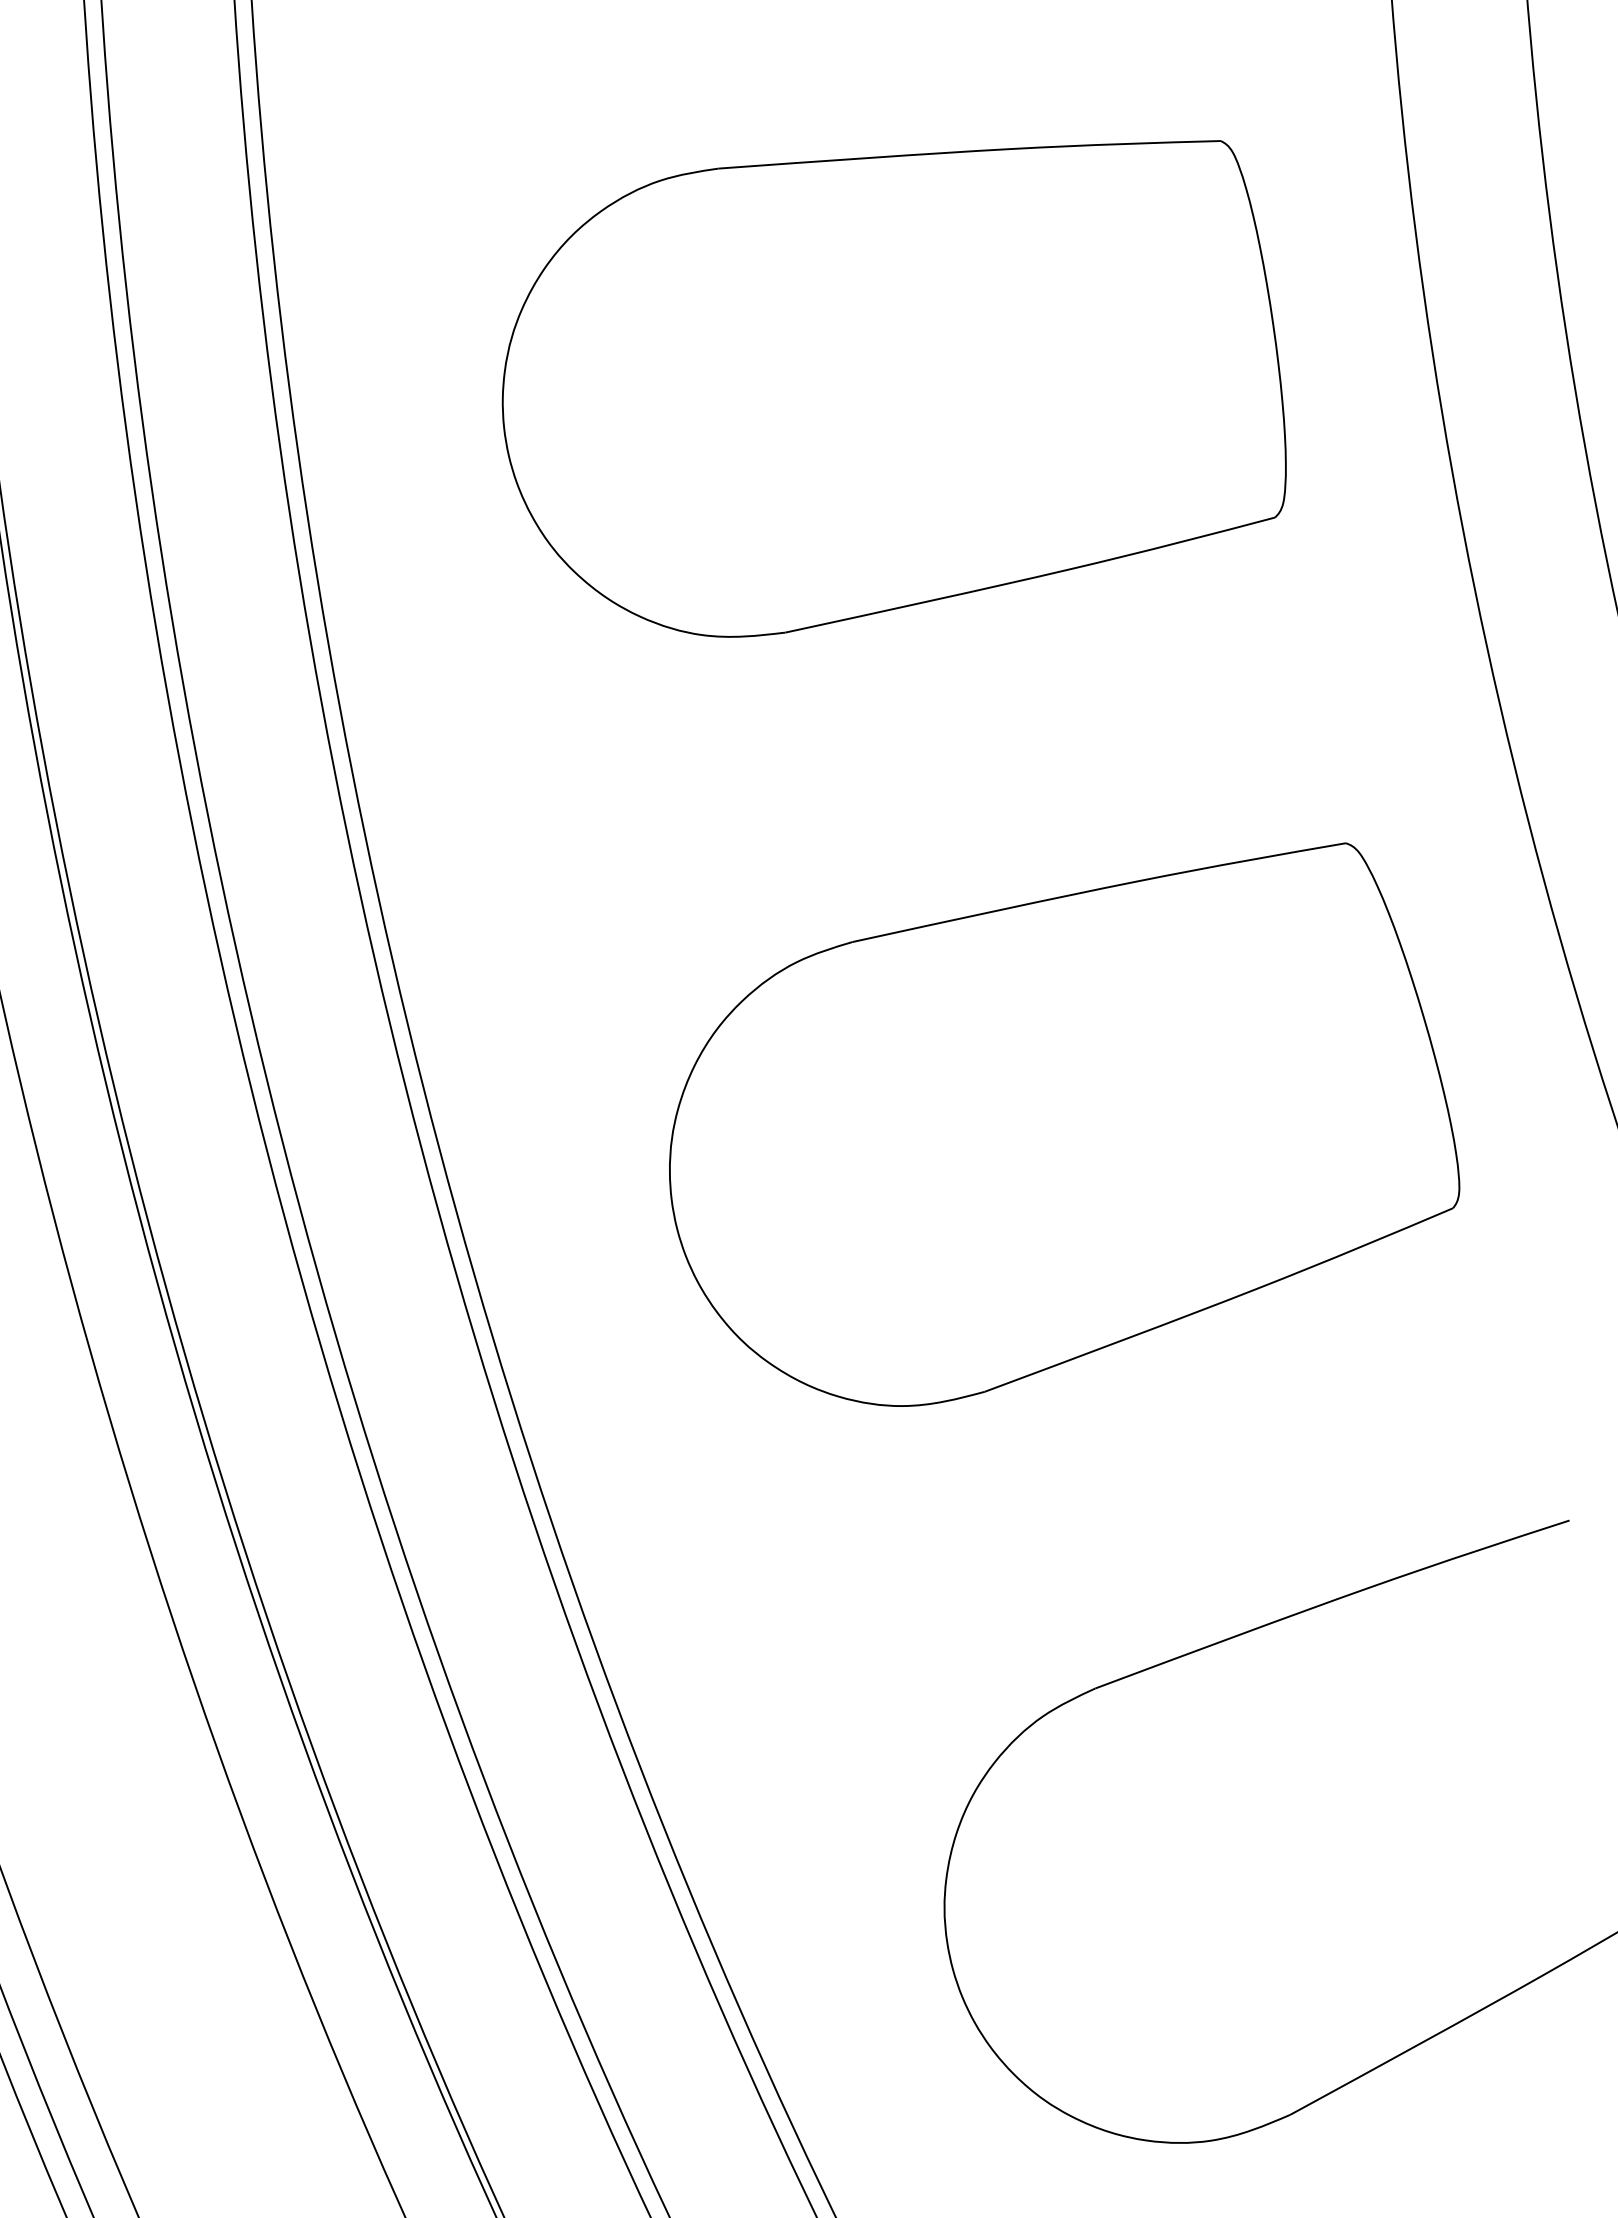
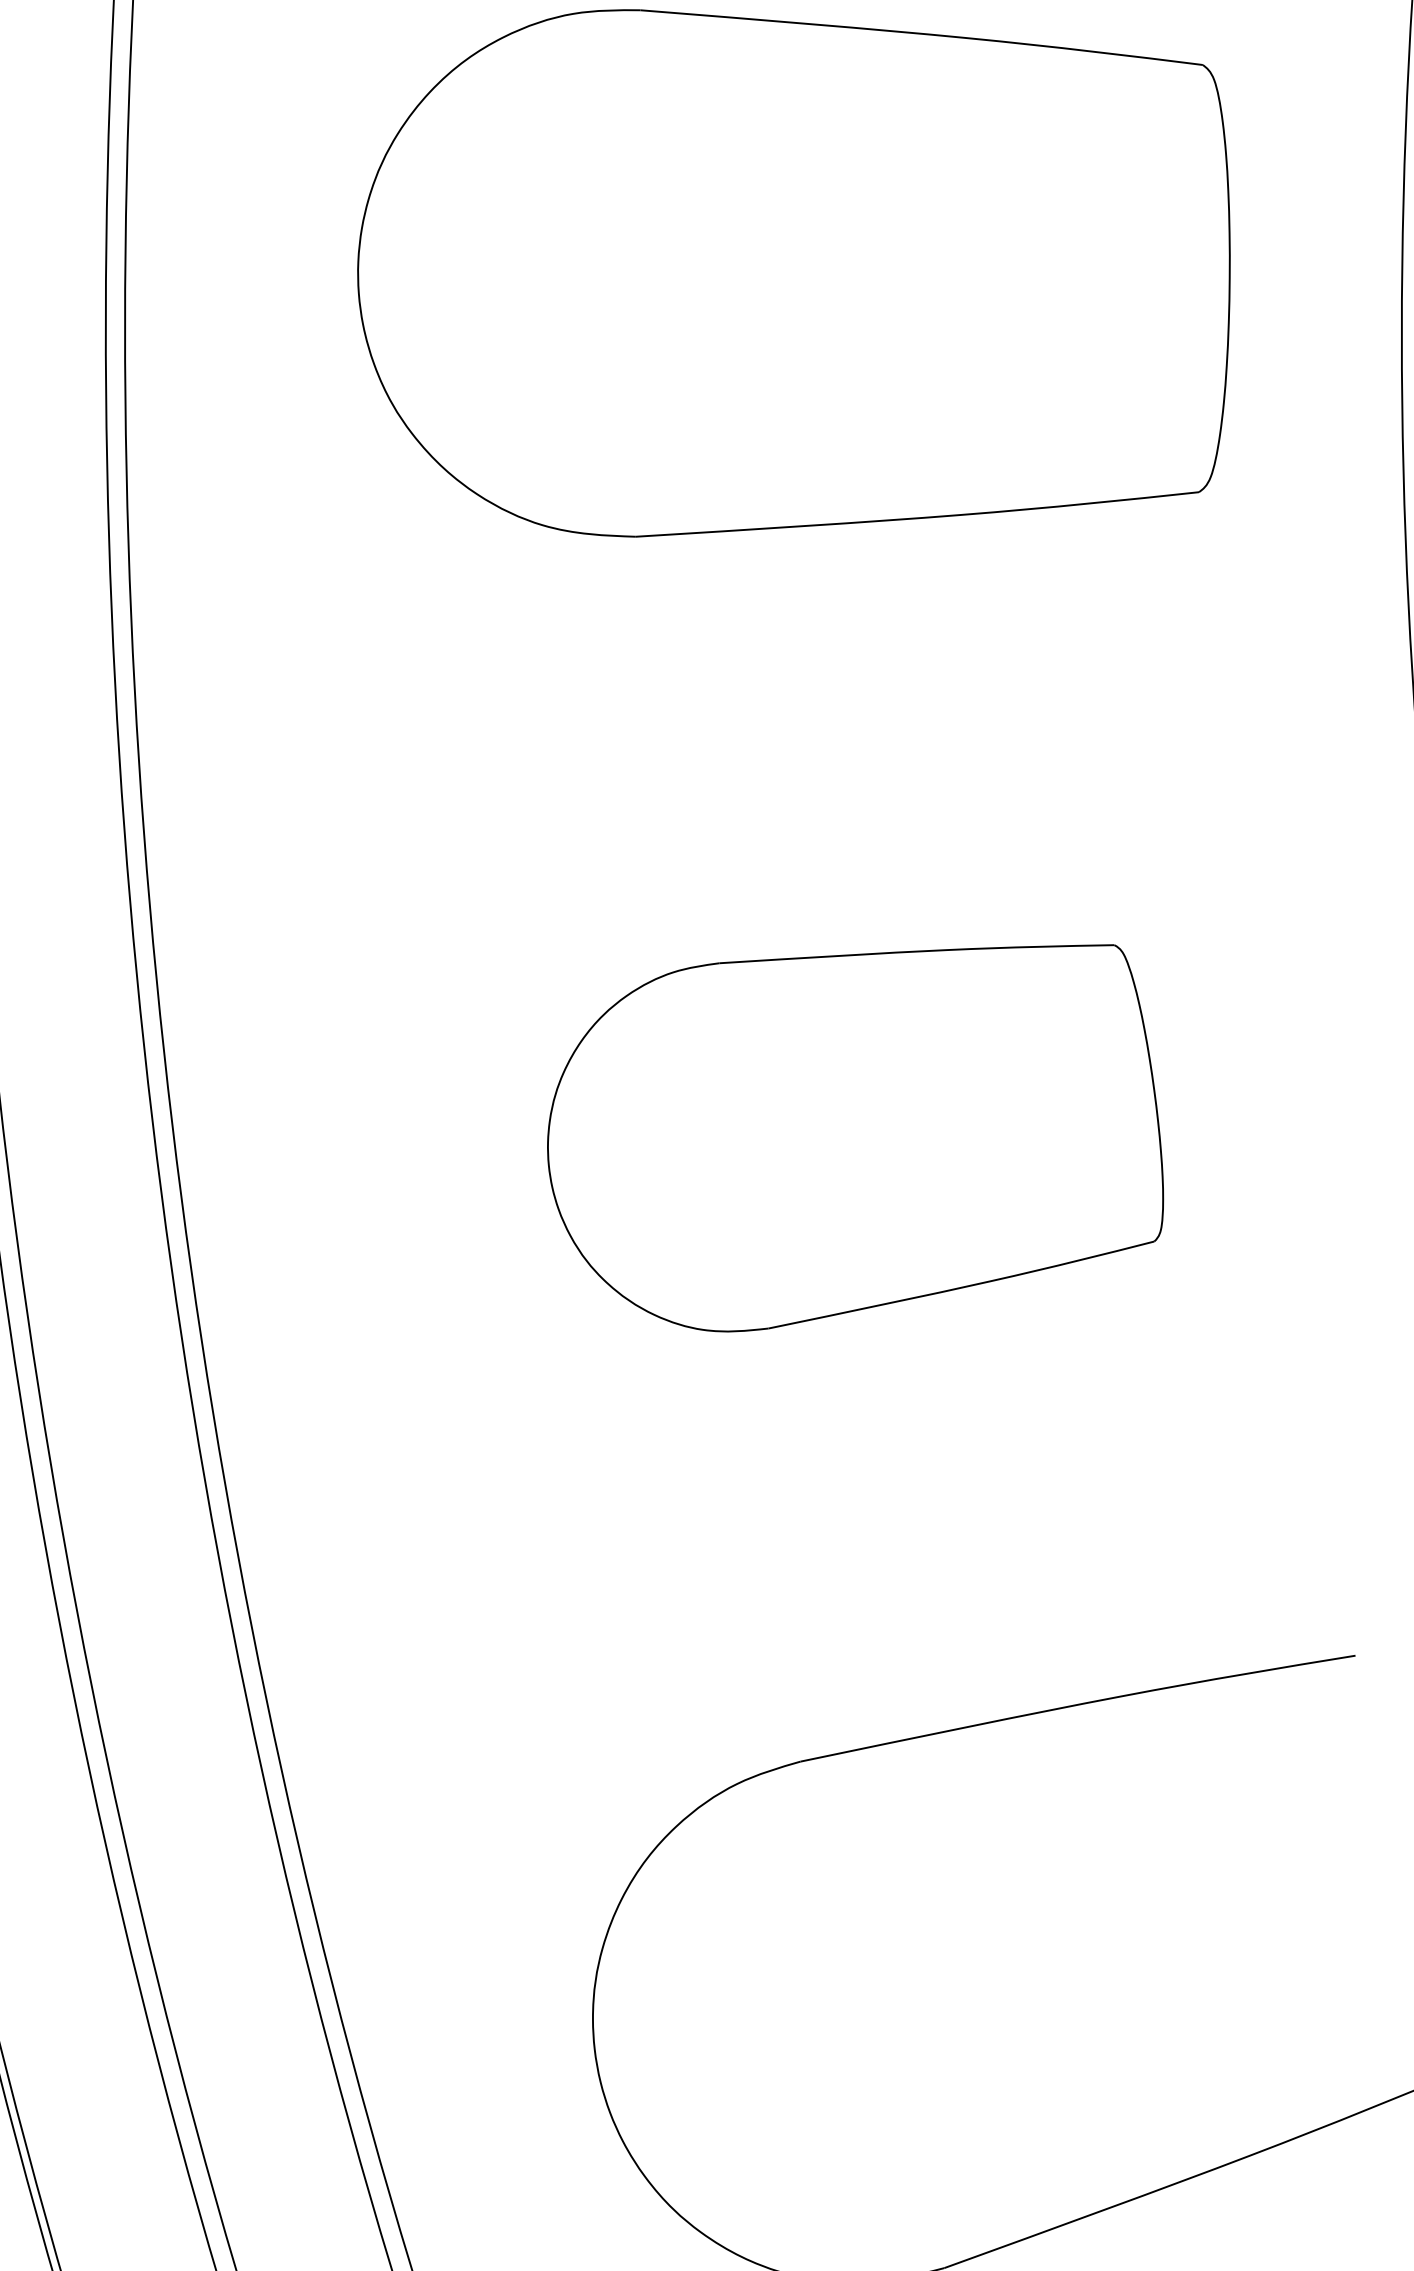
part: (1064, 1124) -> (862, 1130), size x0.7

